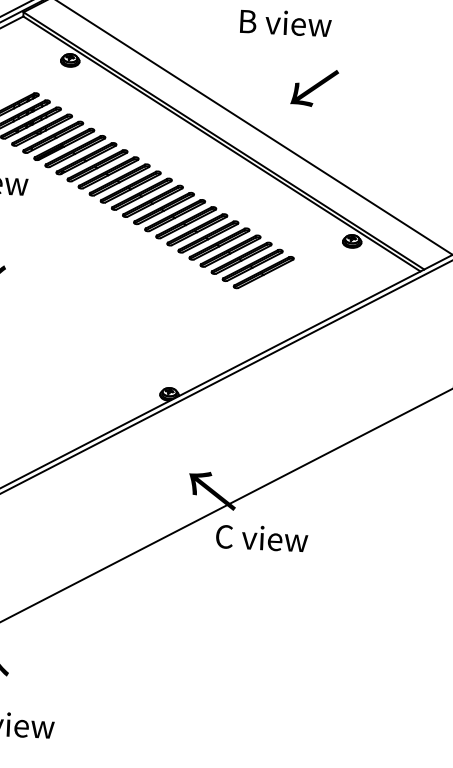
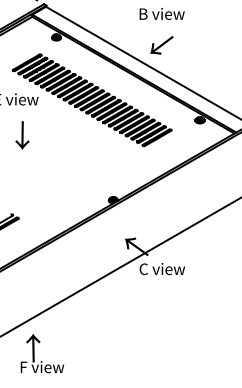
text: (313, 88) -> (161, 45), moved

